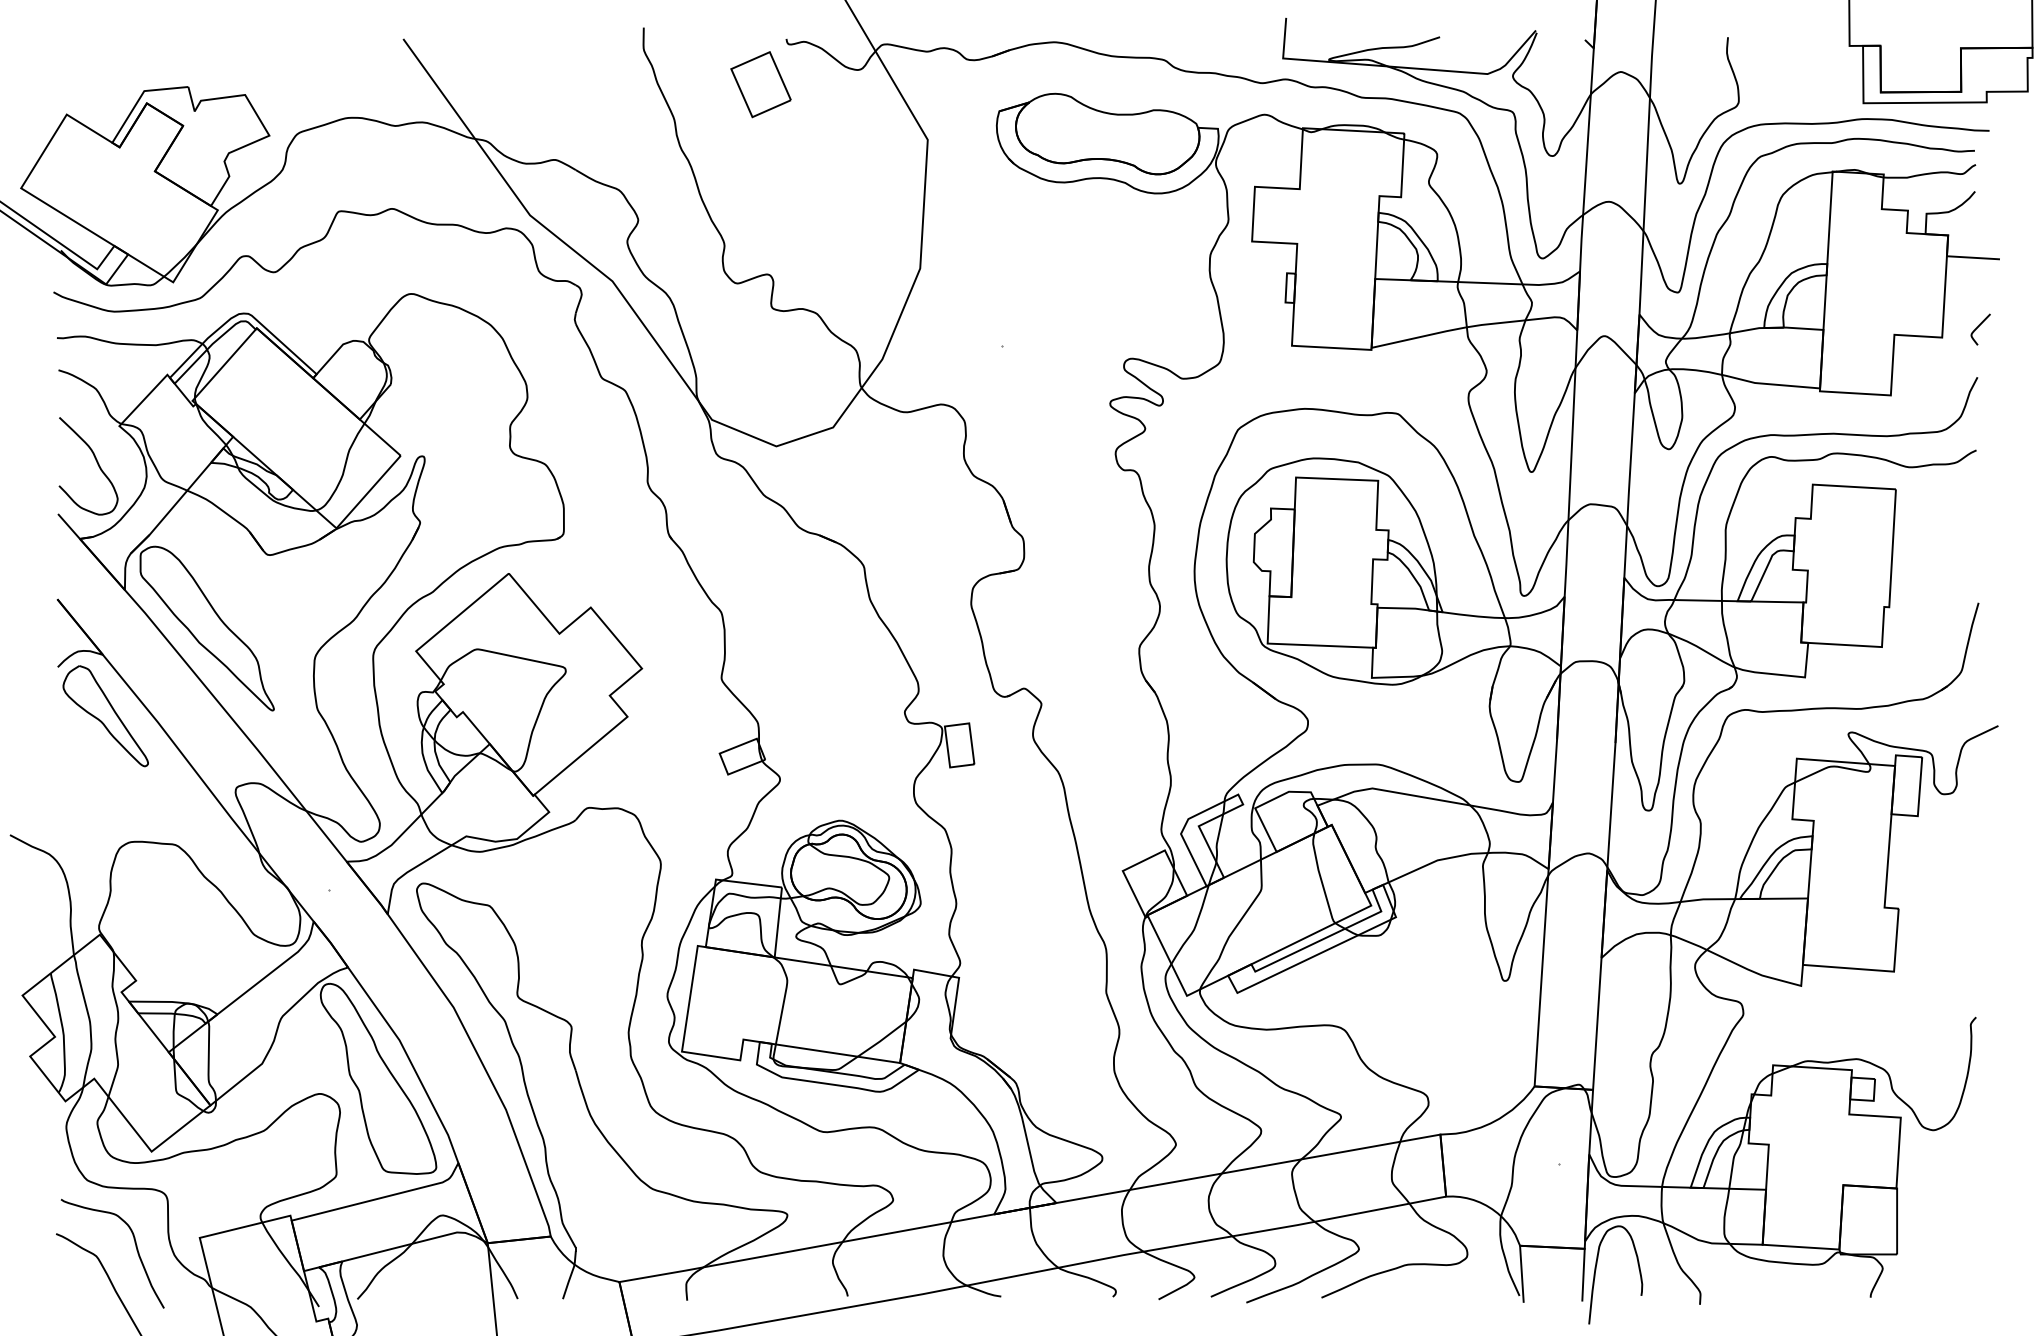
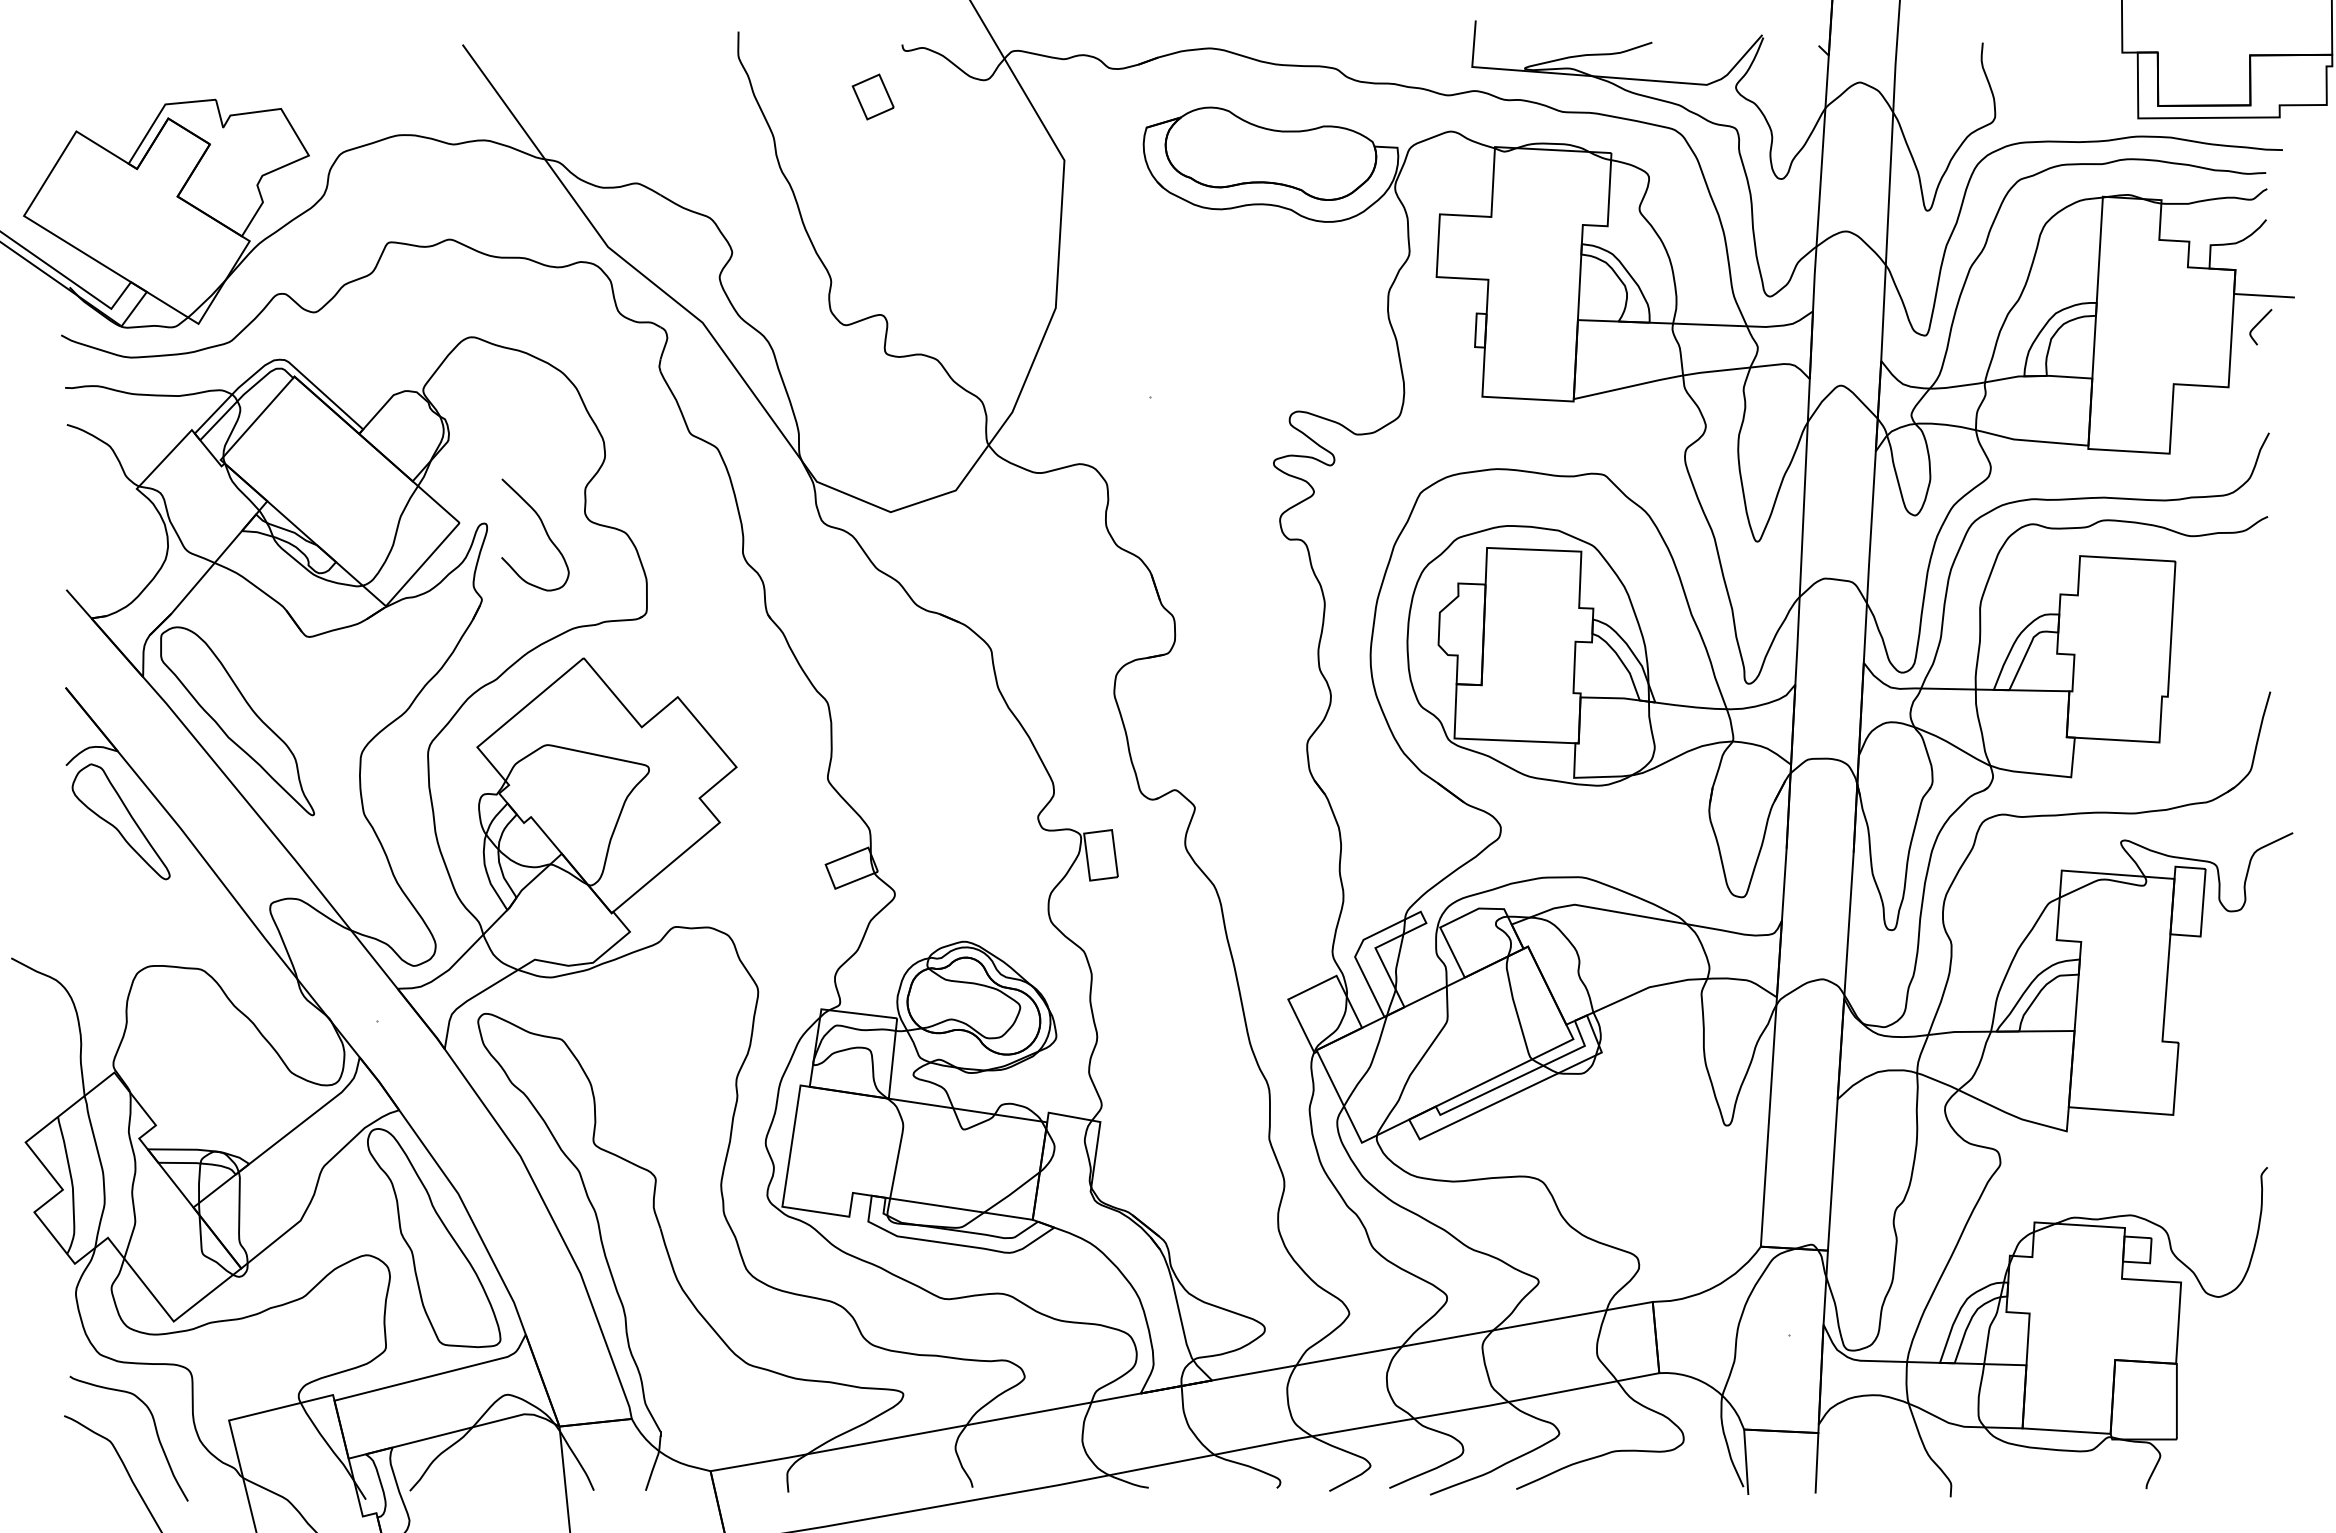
part: (761, 84) -> (873, 96), size x0.6
curve: (1978, 327) -> (2258, 324), moved
curve: (96, 462) -> (544, 530), moved
curve: (1596, 1271) -> (1831, 1459), removed

